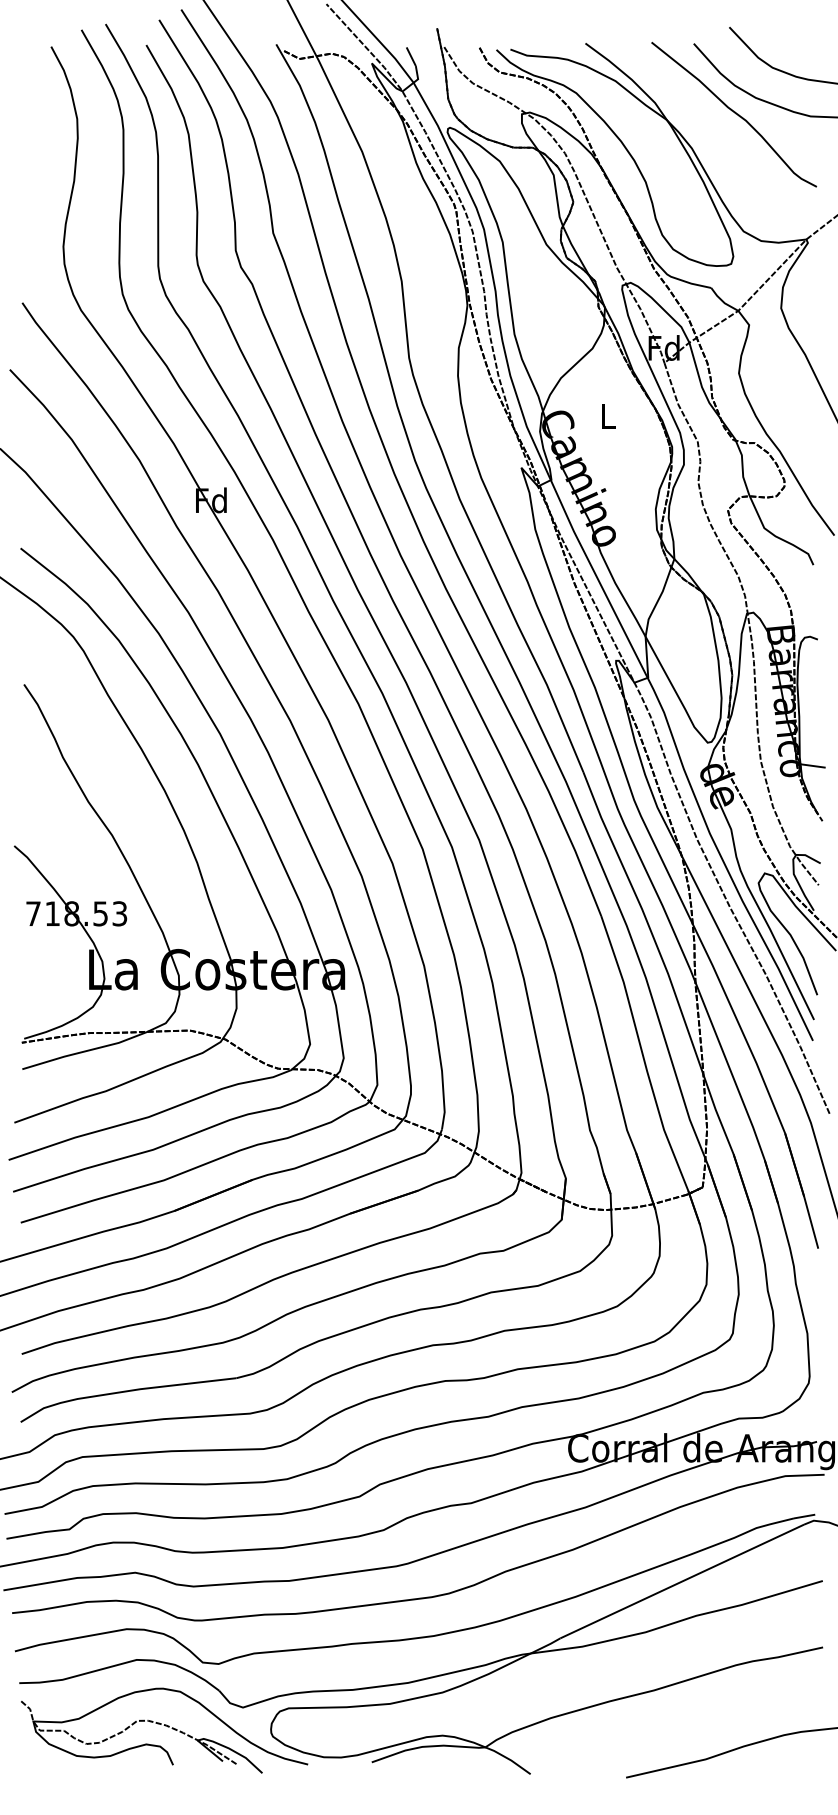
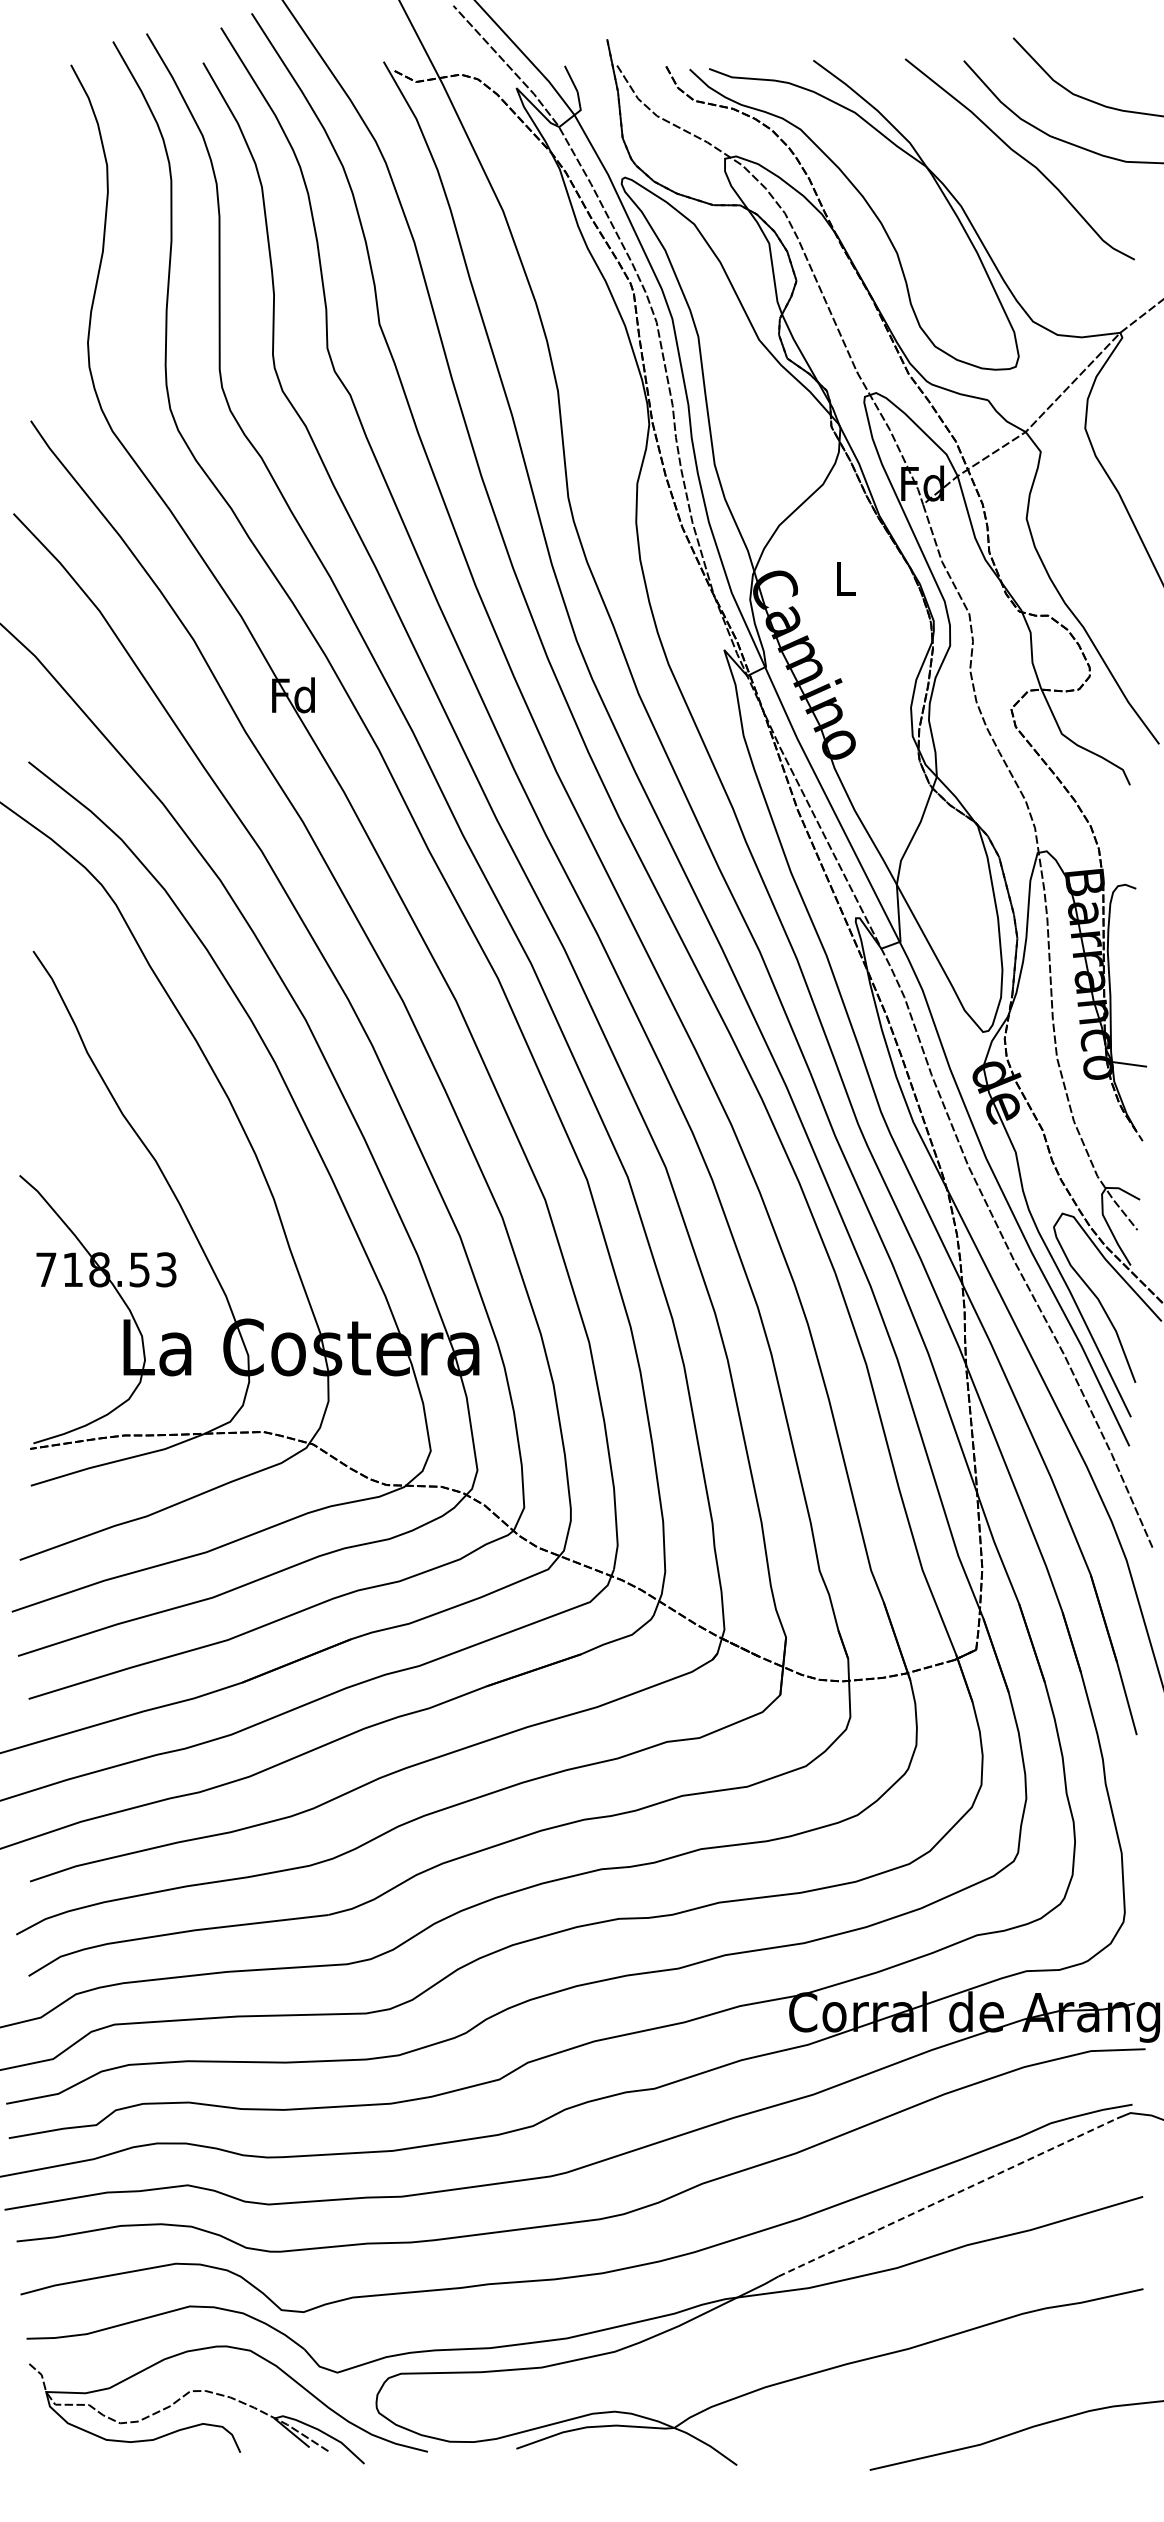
line: (682, 1581) -> (947, 2197), solid -> dashed

